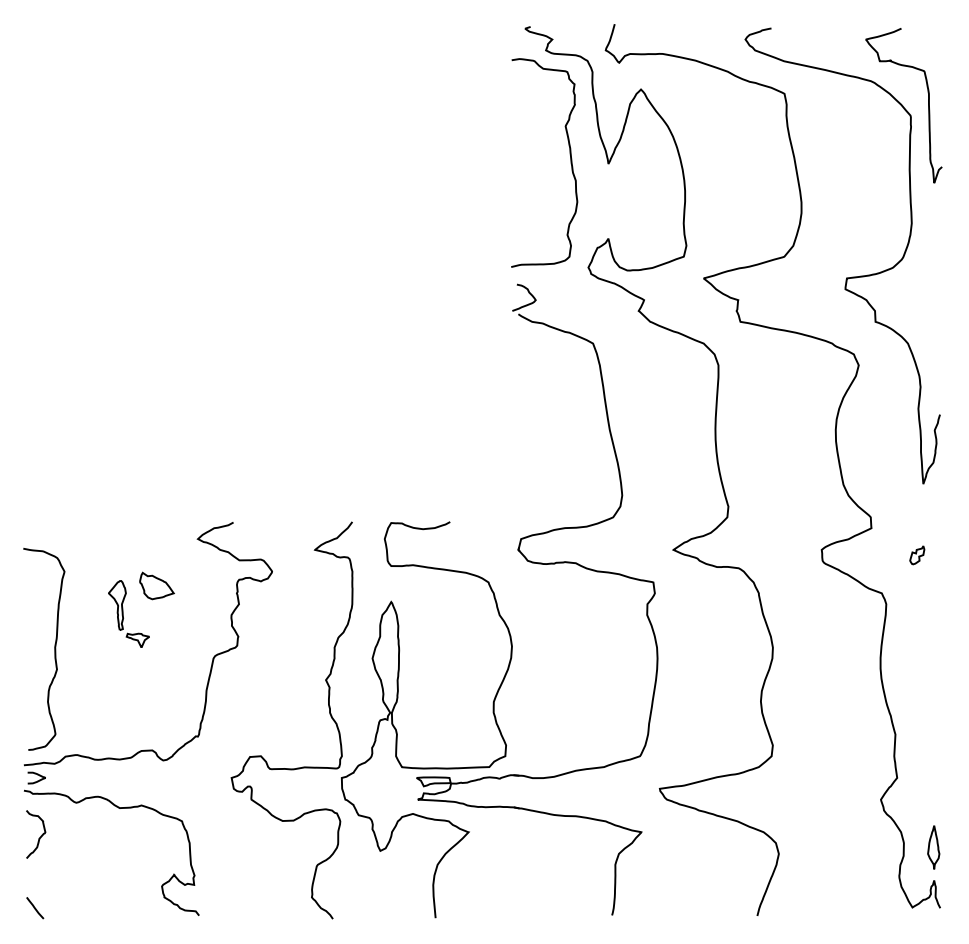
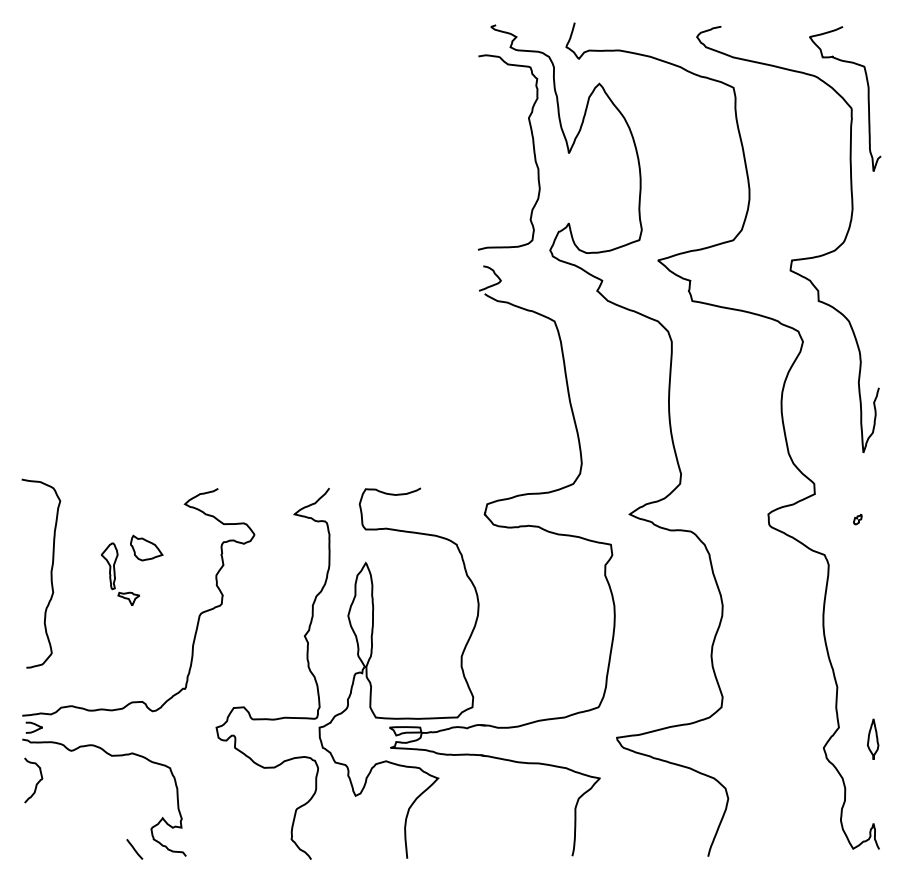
part: (917, 555) -> (857, 519), size x0.6
curve: (54, 649) -> (50, 573), moved
part: (933, 847) -> (872, 739), moved
line: (35, 908) -> (135, 849), moved

